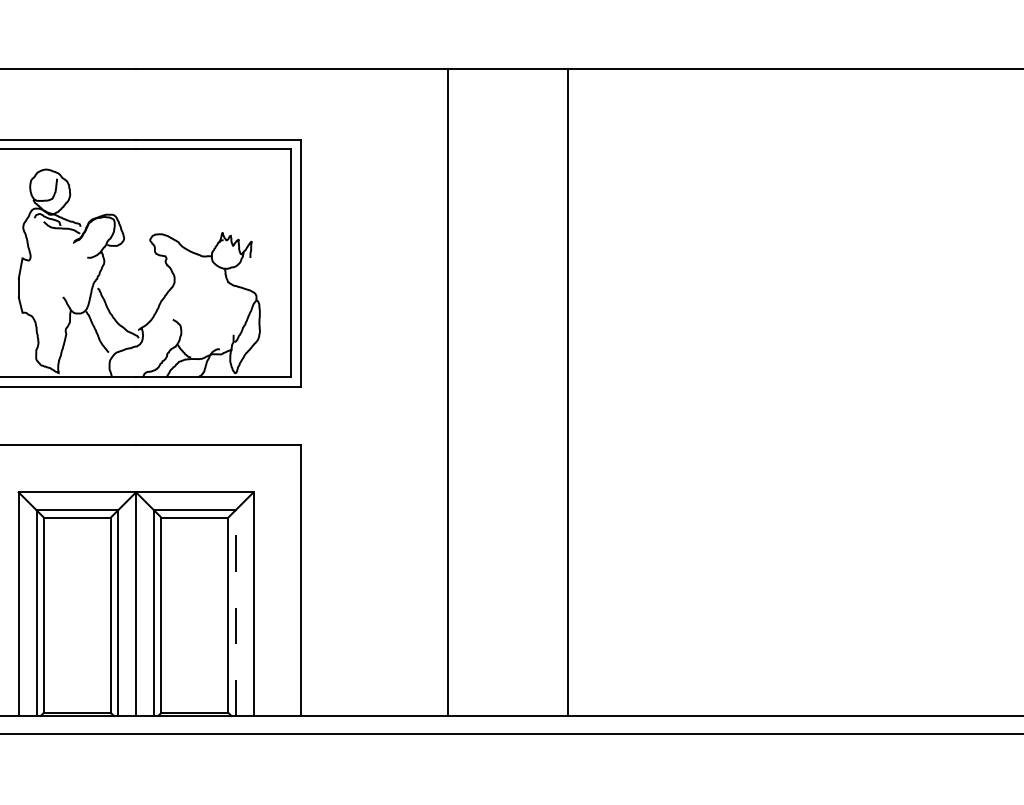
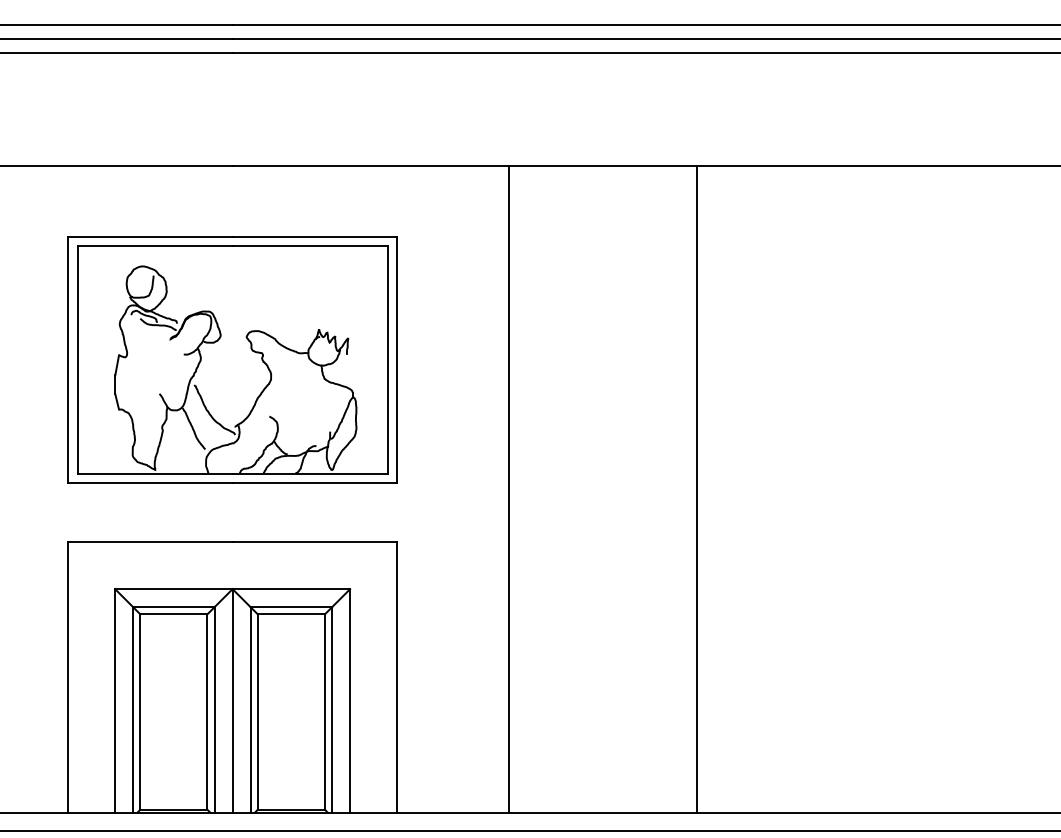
line: (447, 392) -> (508, 489), moved
line: (567, 392) -> (696, 489), moved
line: (235, 612) -> (332, 709), dashed -> solid

